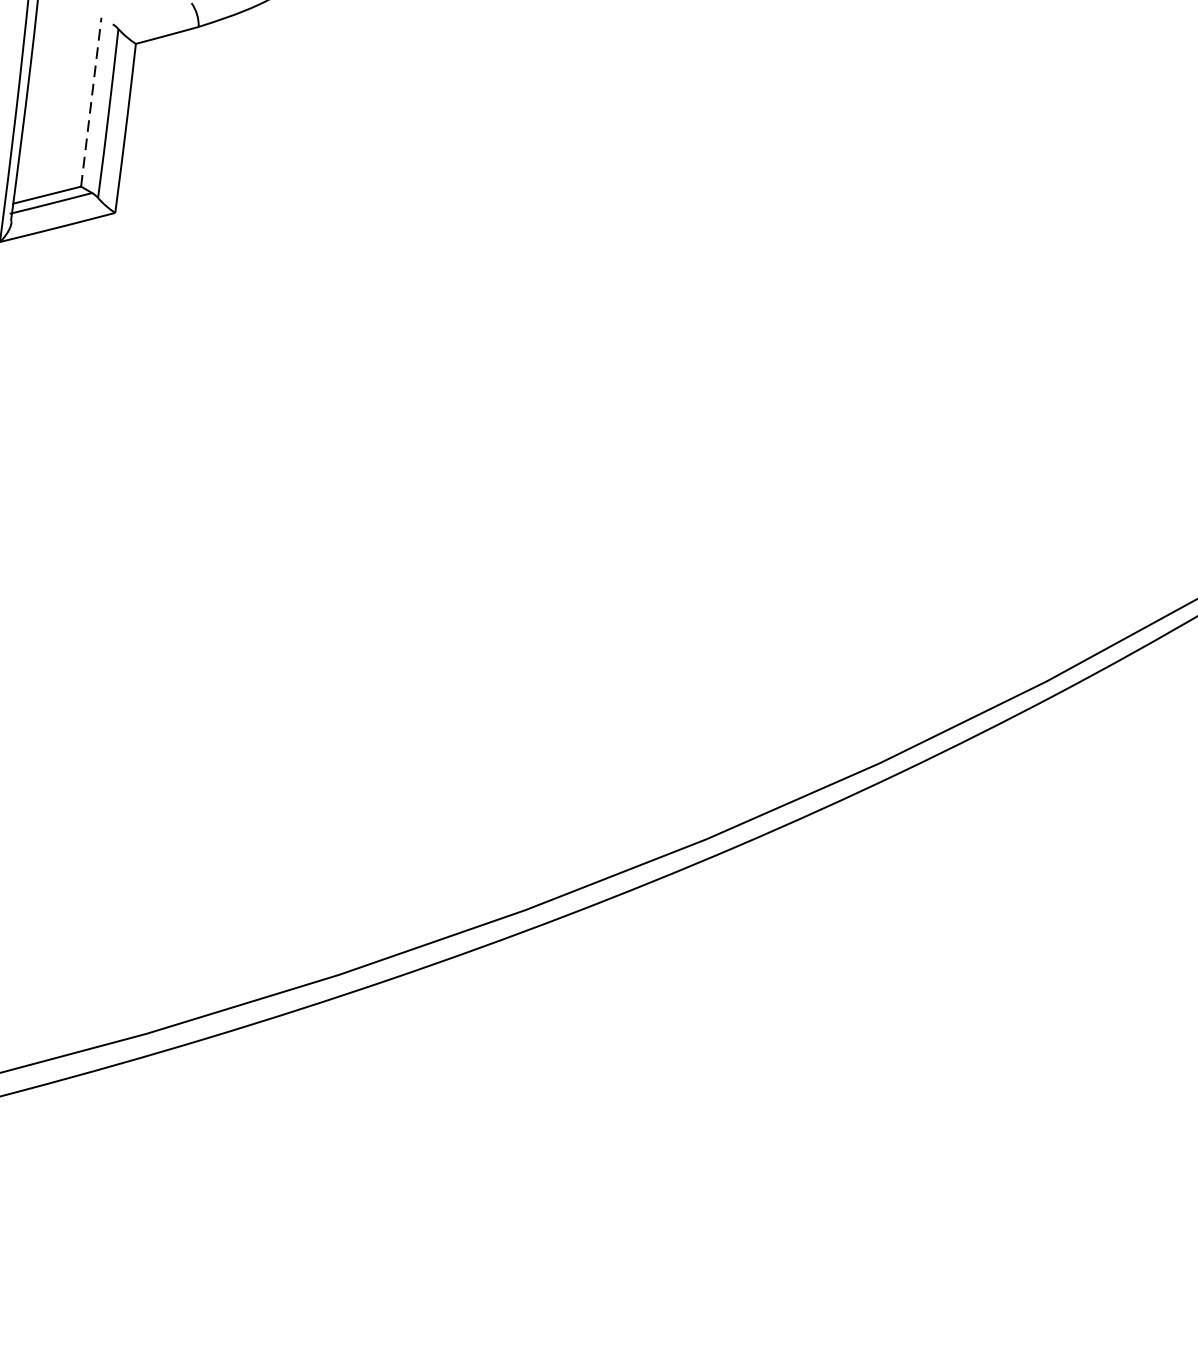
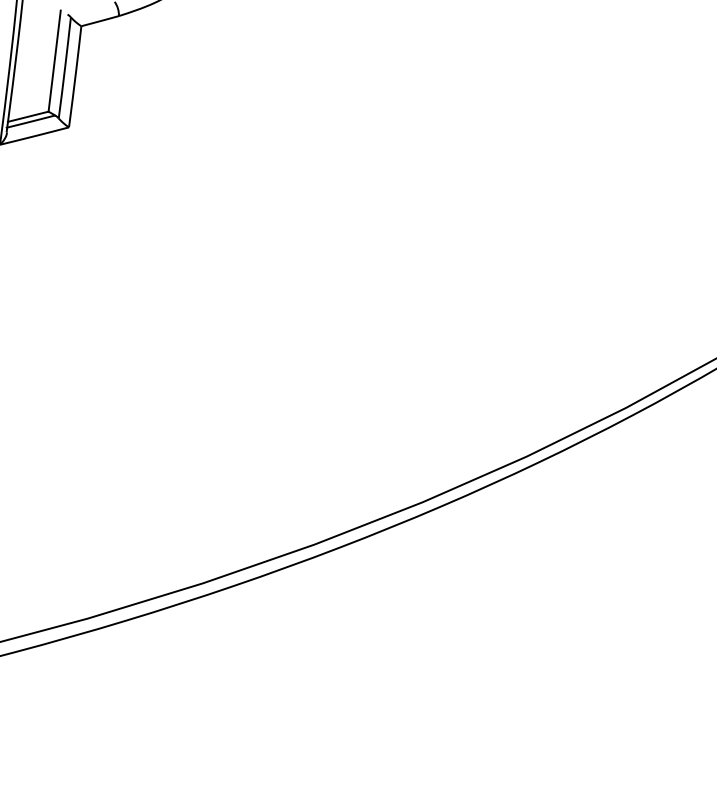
line: (90, 102) -> (54, 61), dashed -> solid

